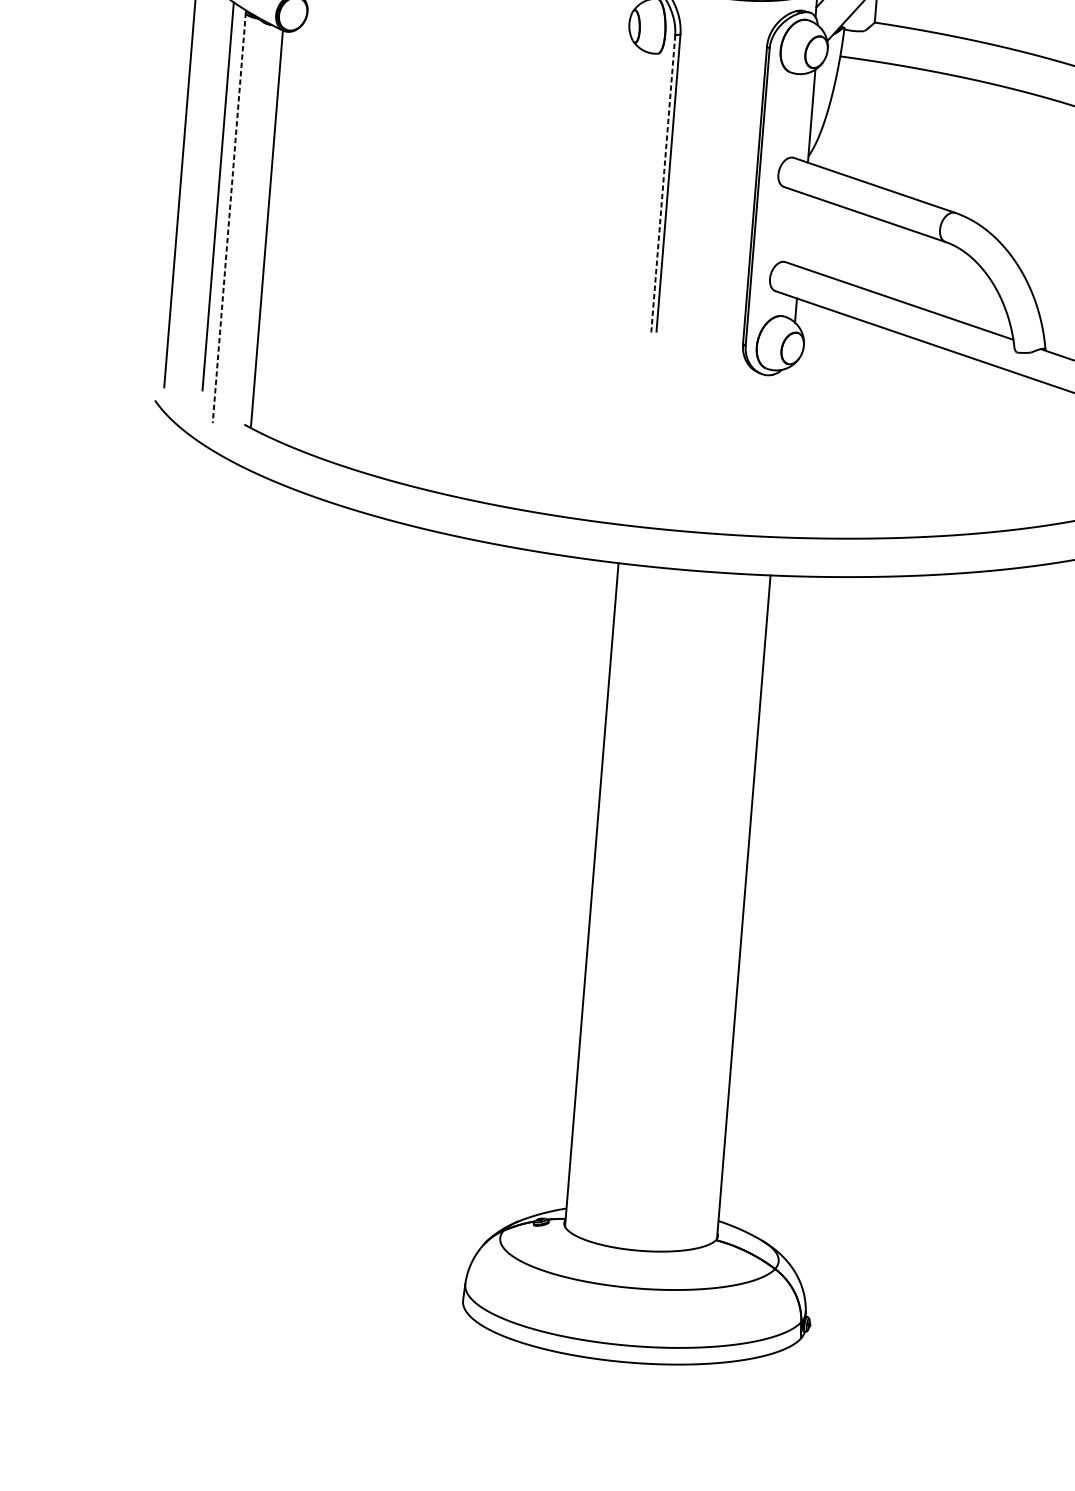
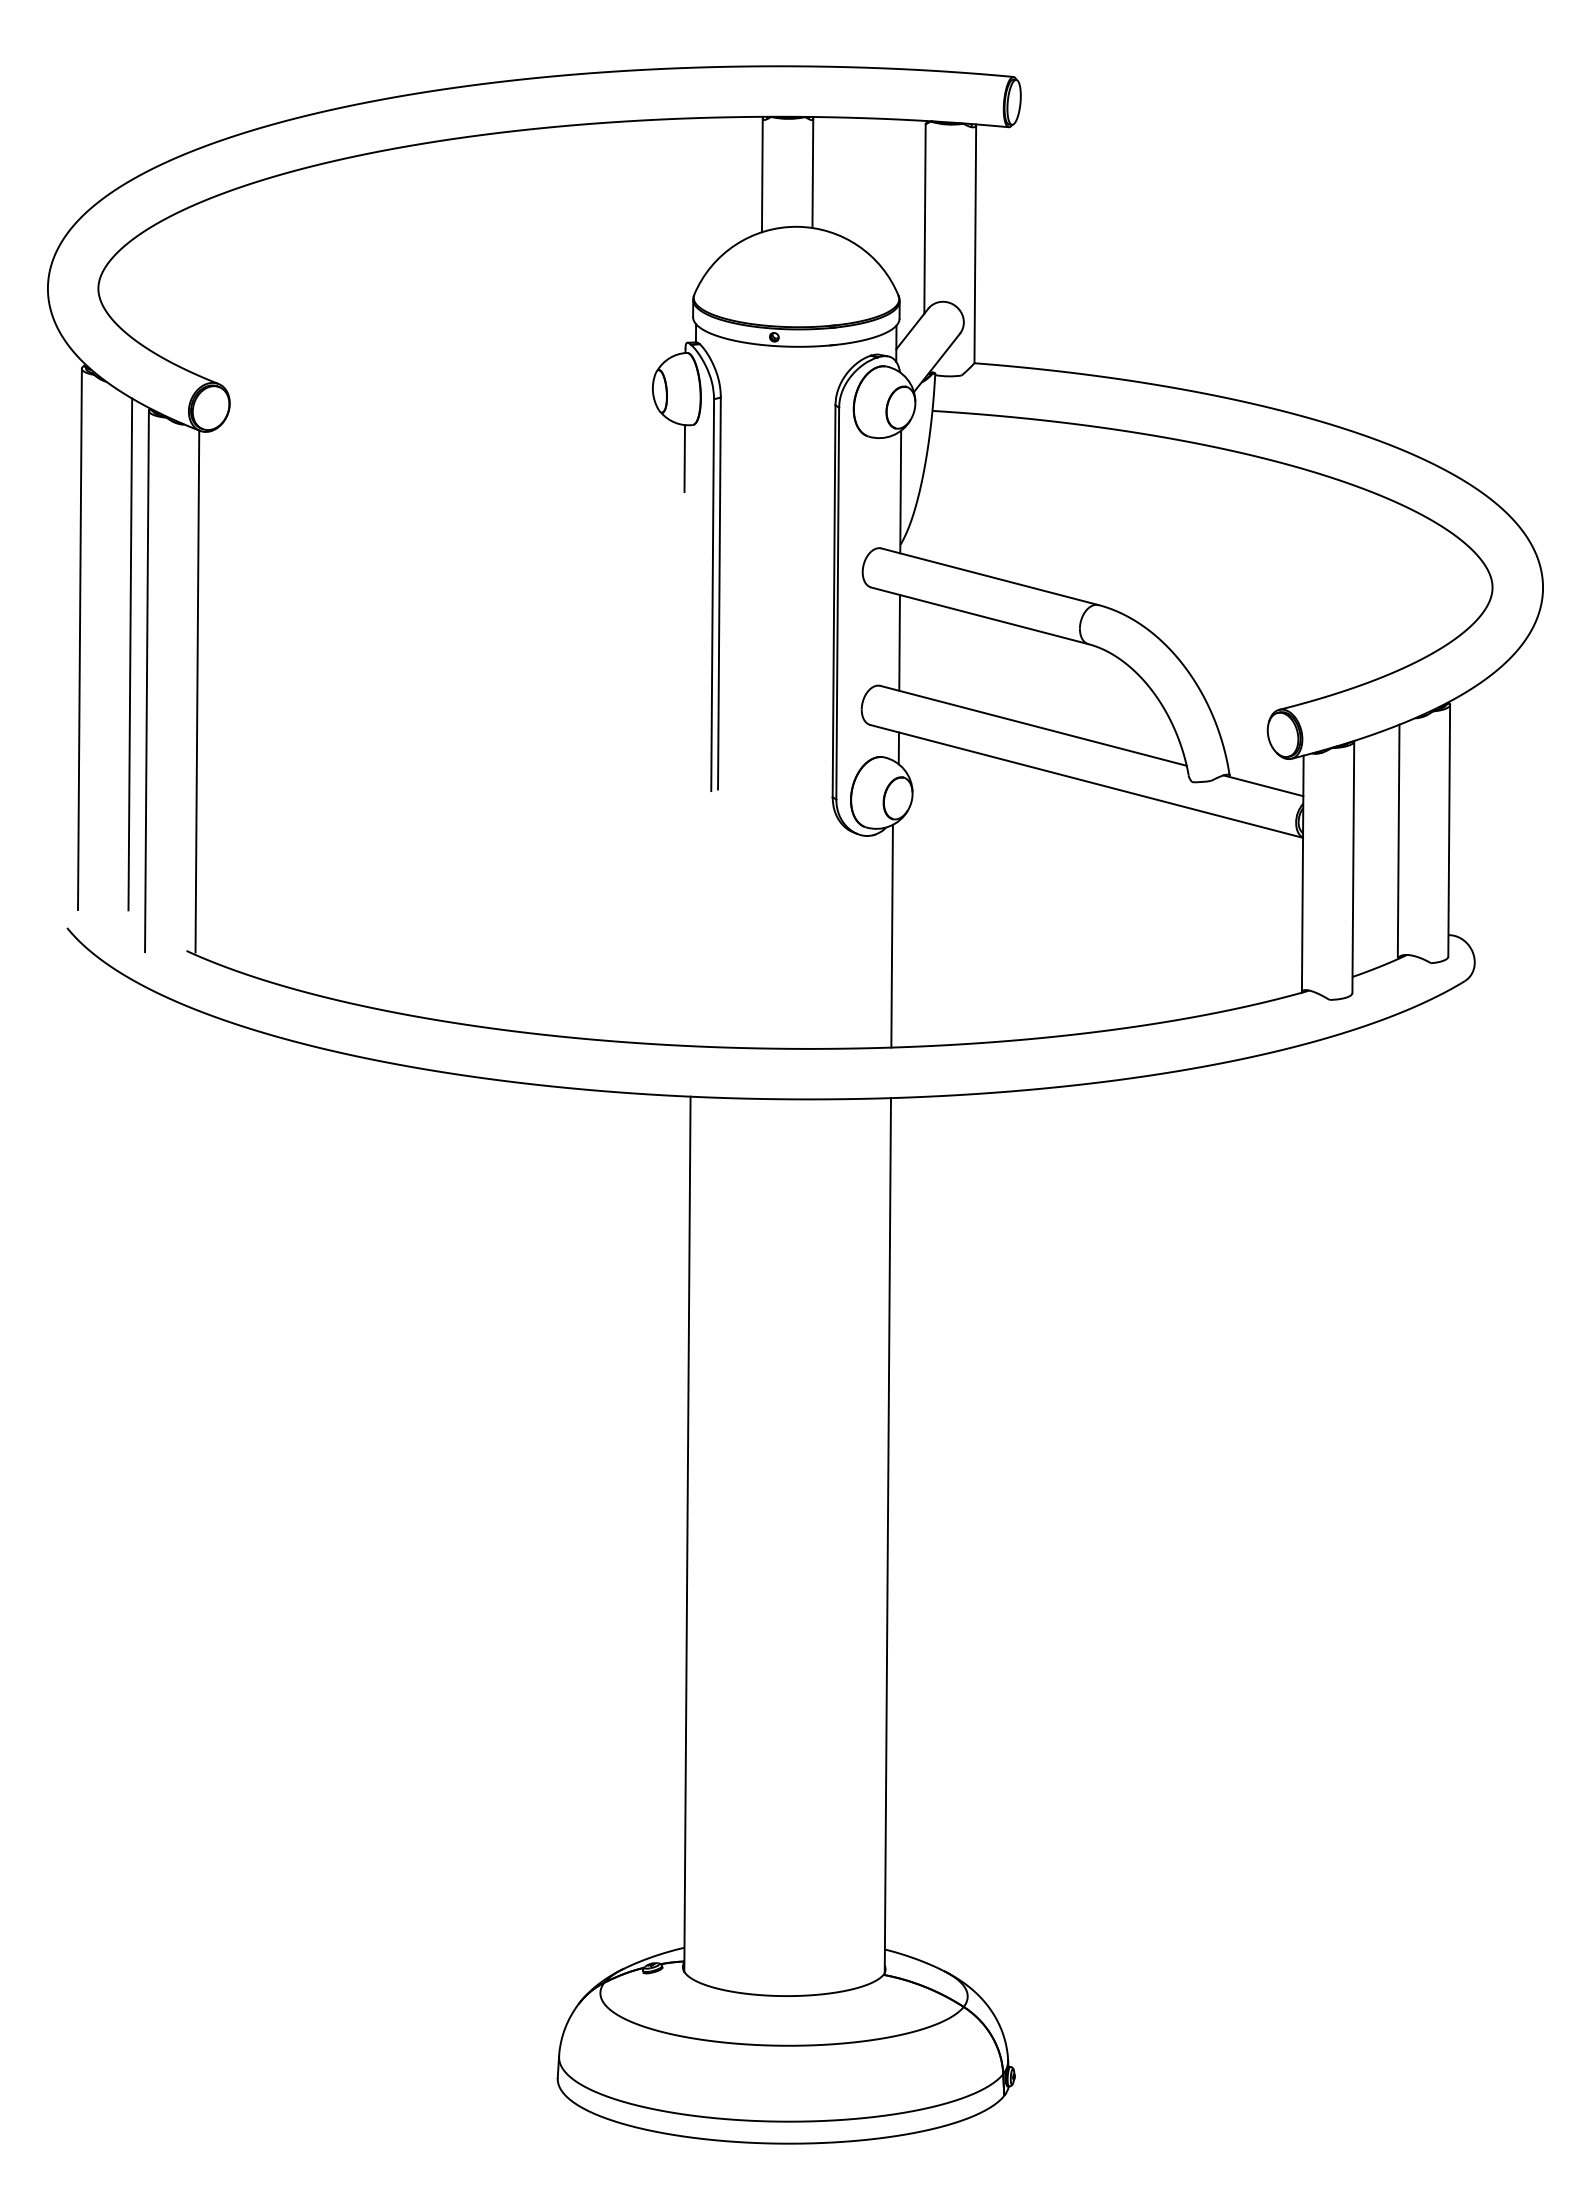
line: (649, 78) -> (684, 458), added
line: (663, 184) -> (712, 595), dashed -> solid
line: (228, 217) -> (146, 681), dashed -> solid
line: (802, 230) -> (899, 642), added
line: (779, 452) -> (891, 935), added

